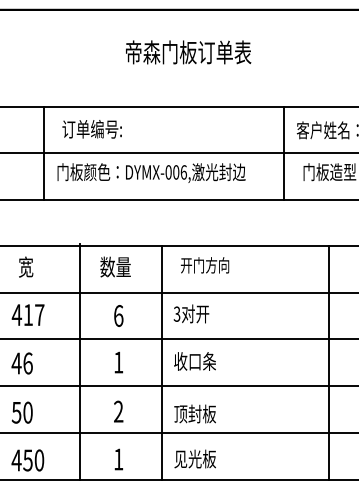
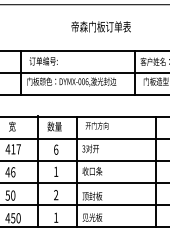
text: (186, 51) -> (100, 26), moved

